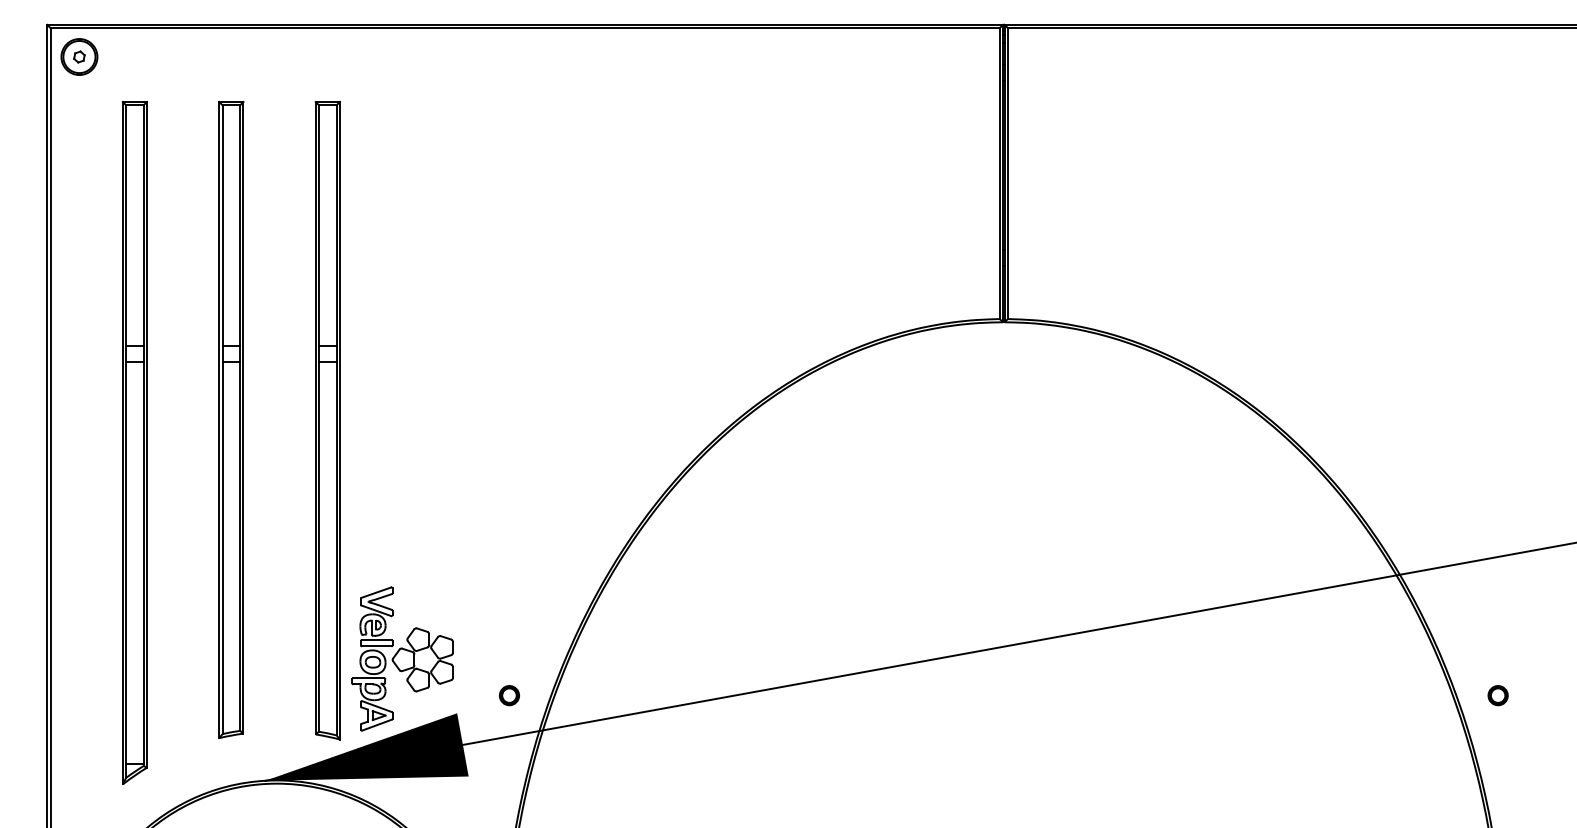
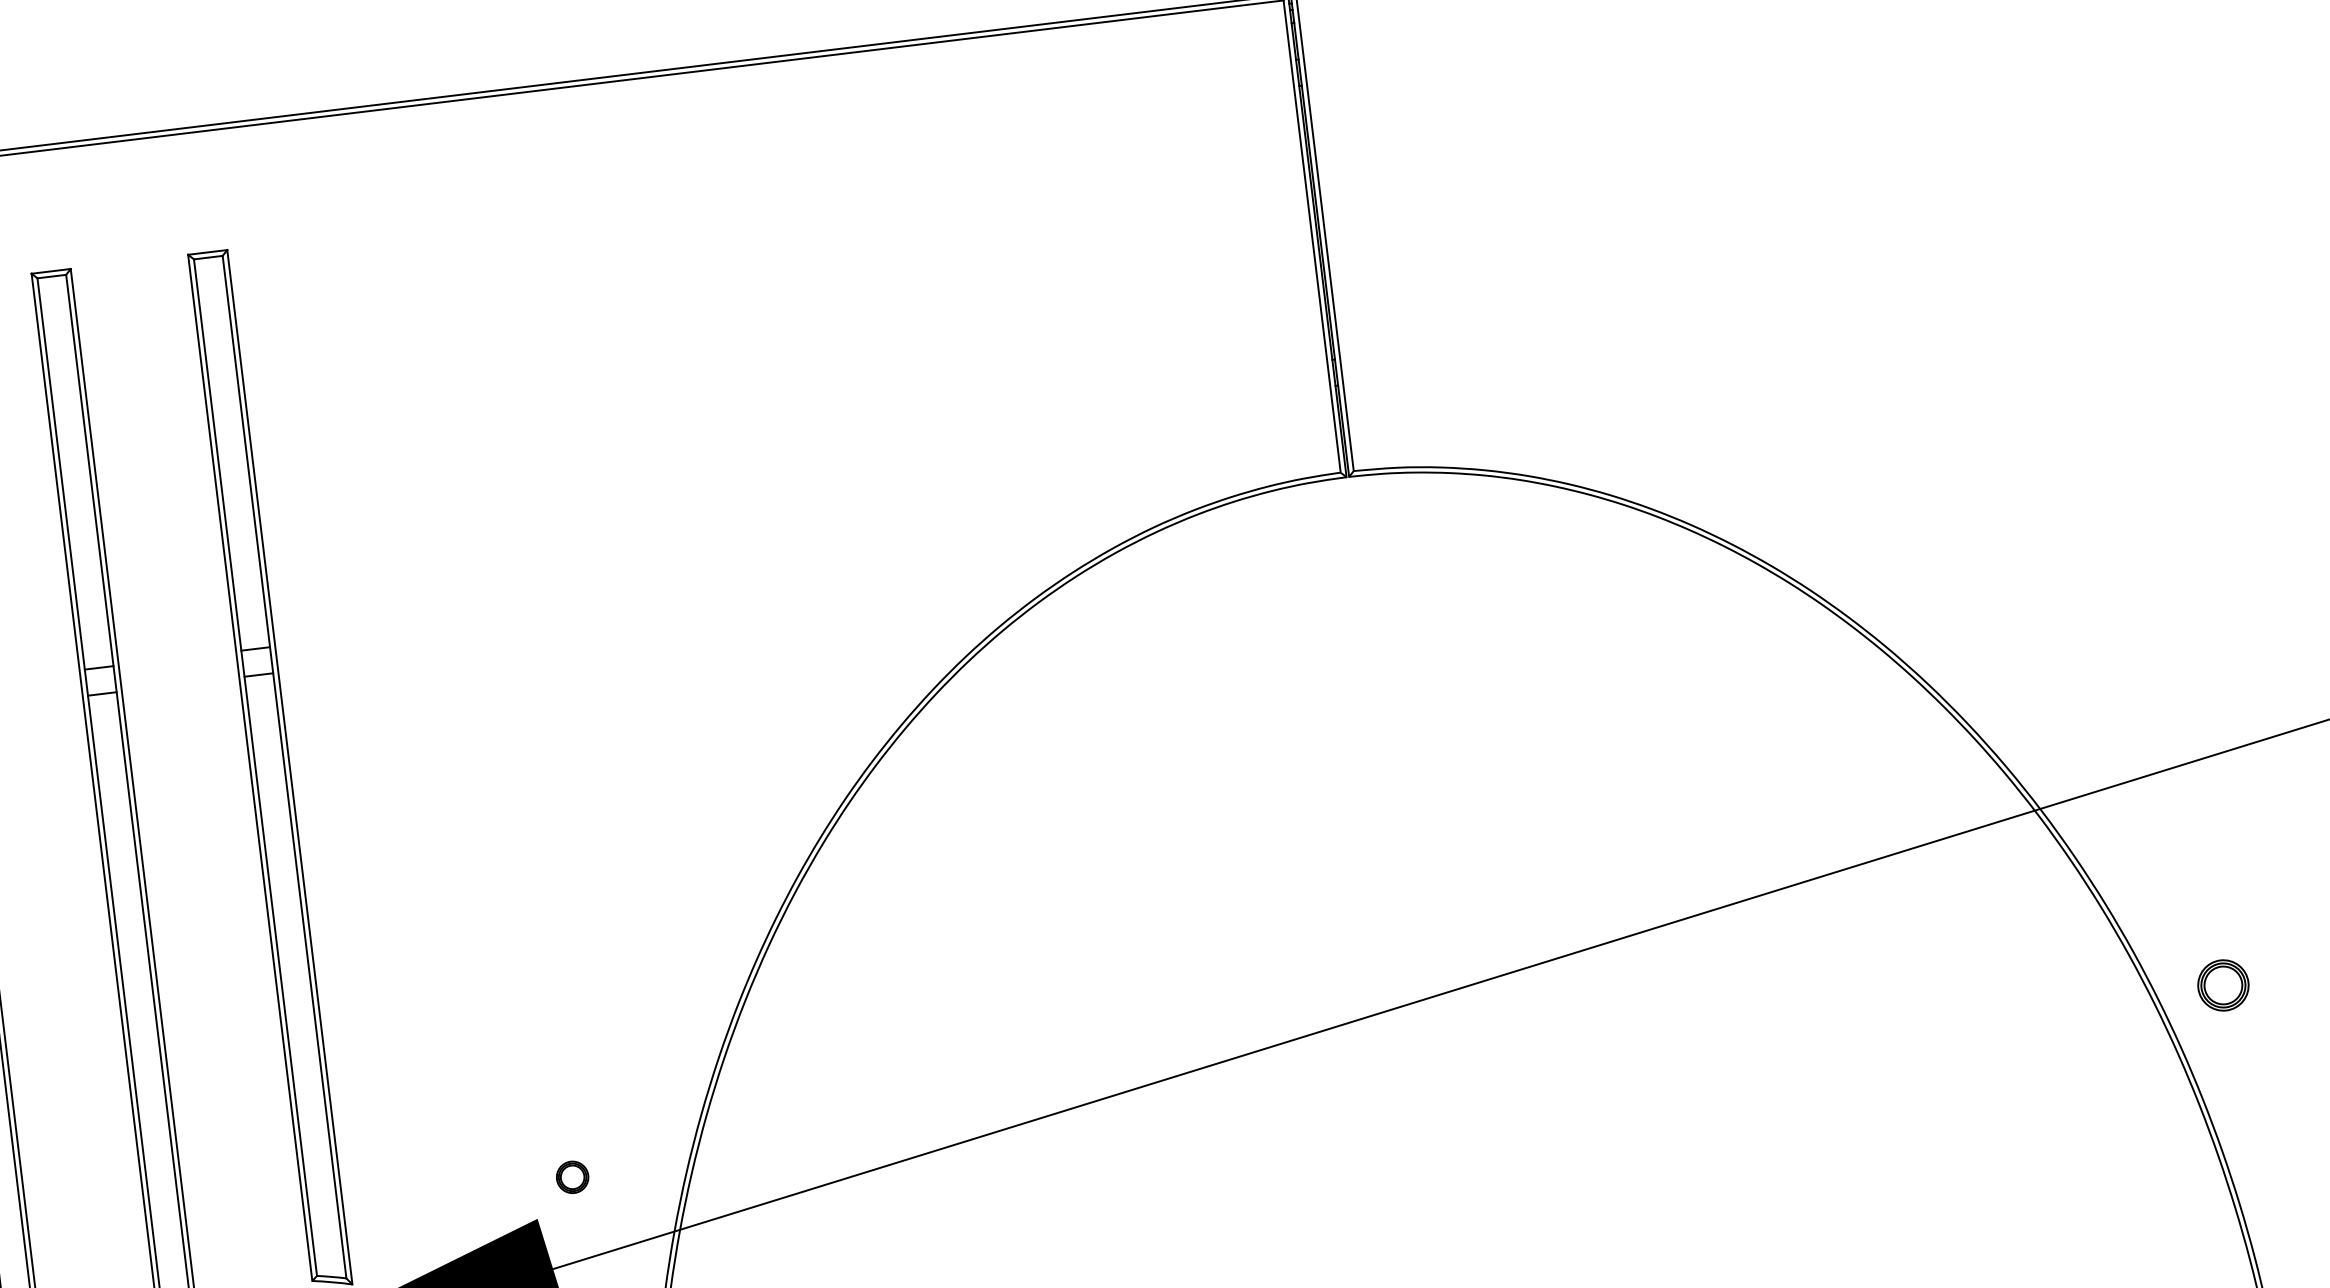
part: (402, 658) -> (438, 1140), removed
part: (509, 695) -> (572, 1177), moved
part: (1497, 695) -> (2222, 985), size x1.6

